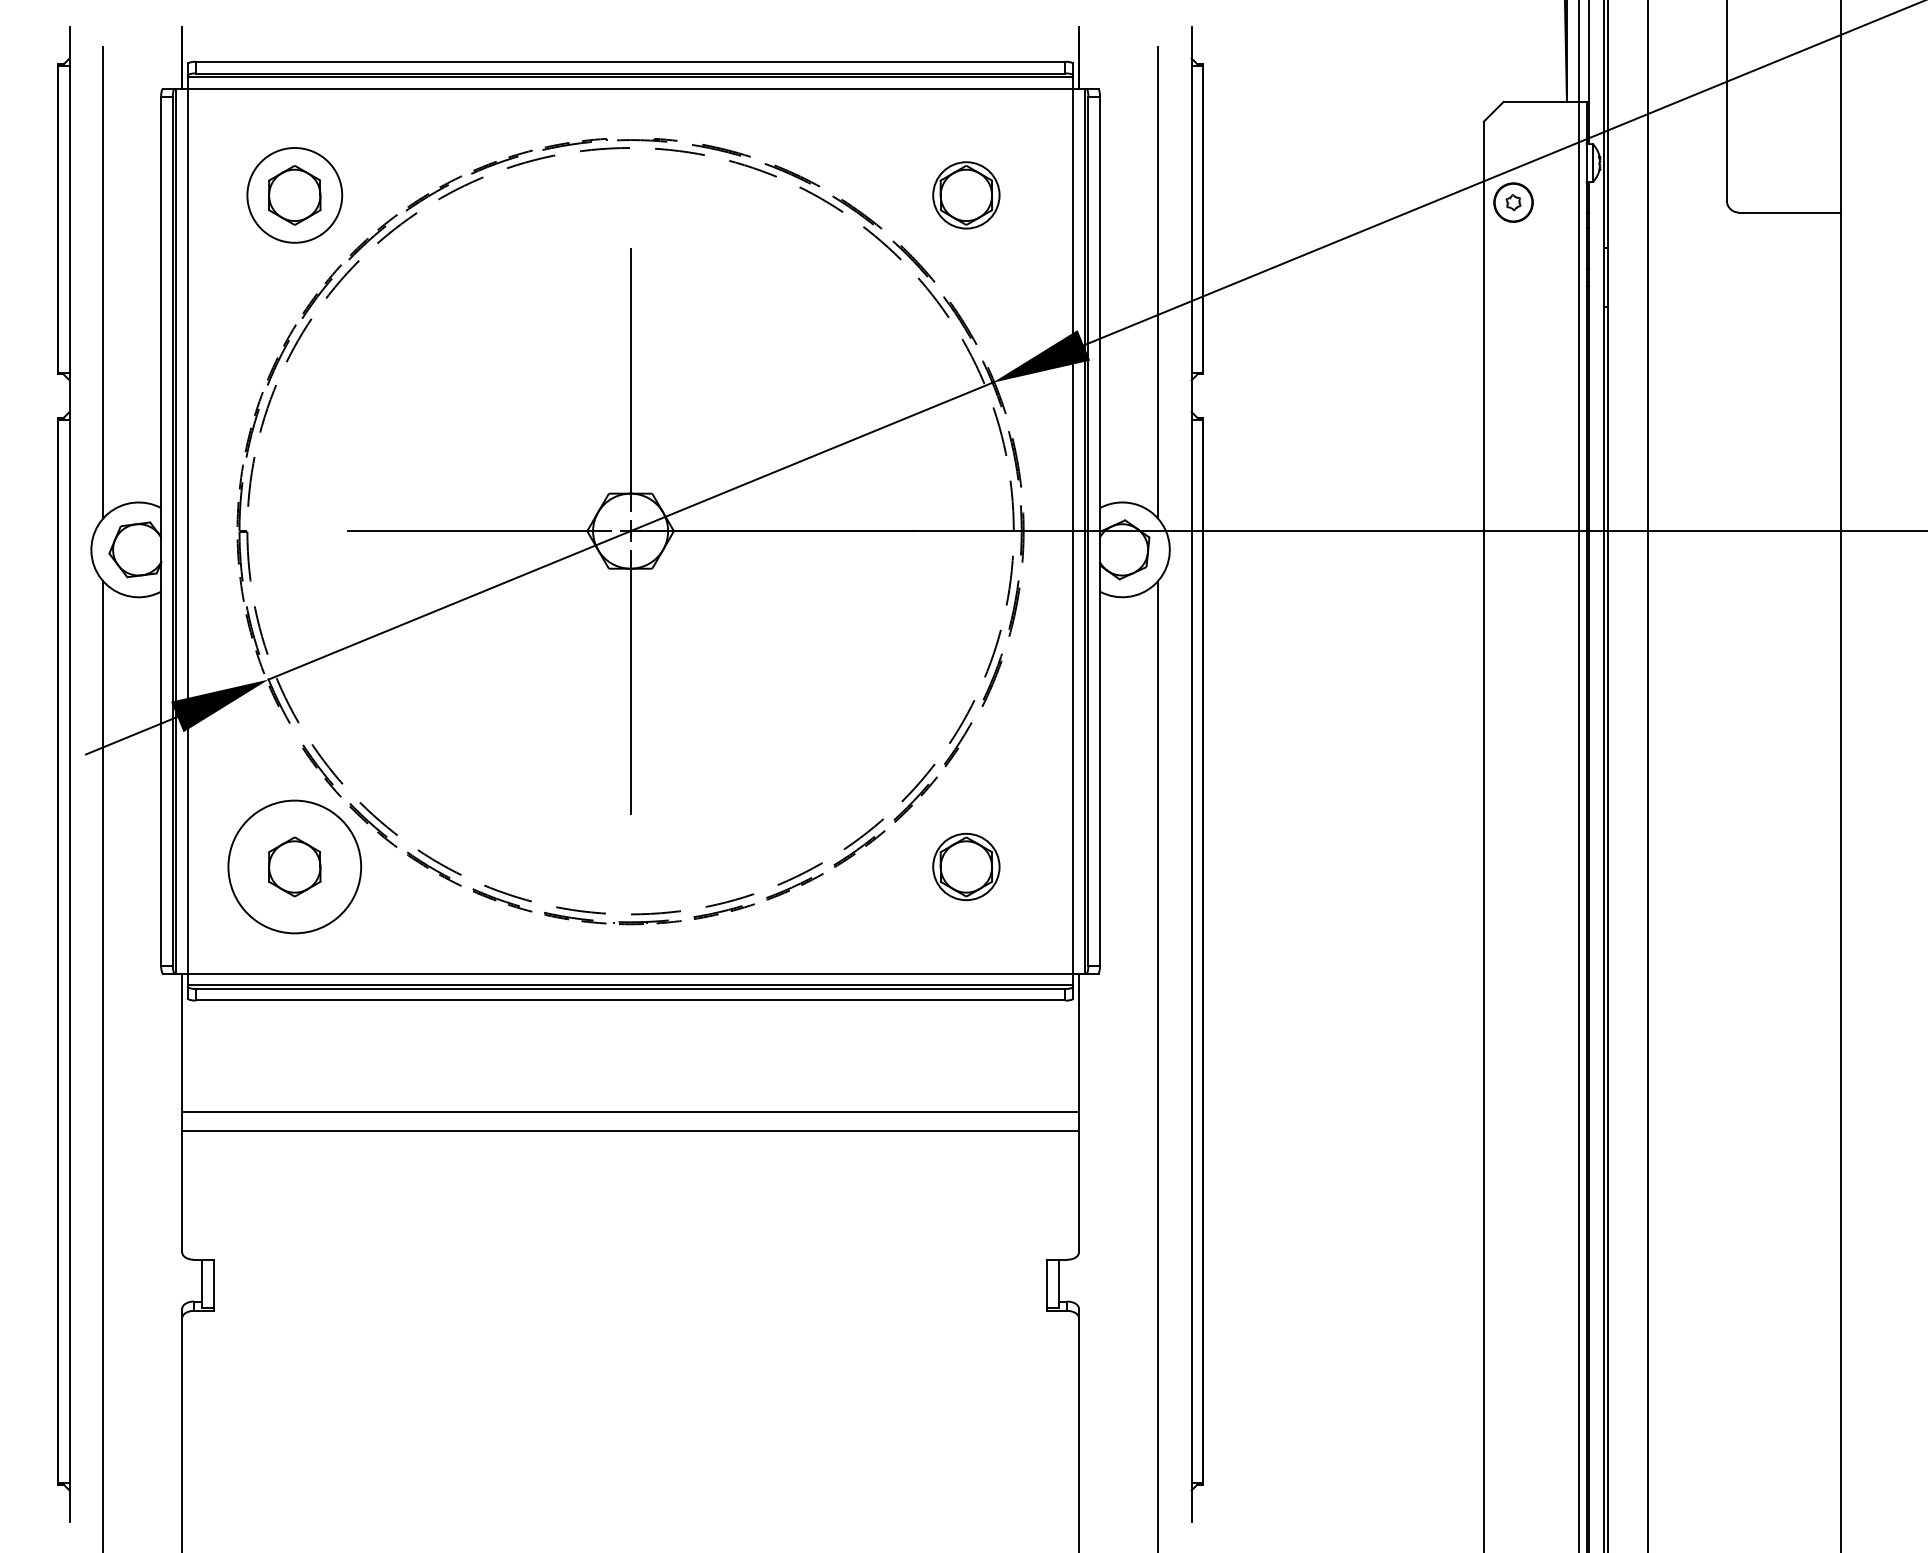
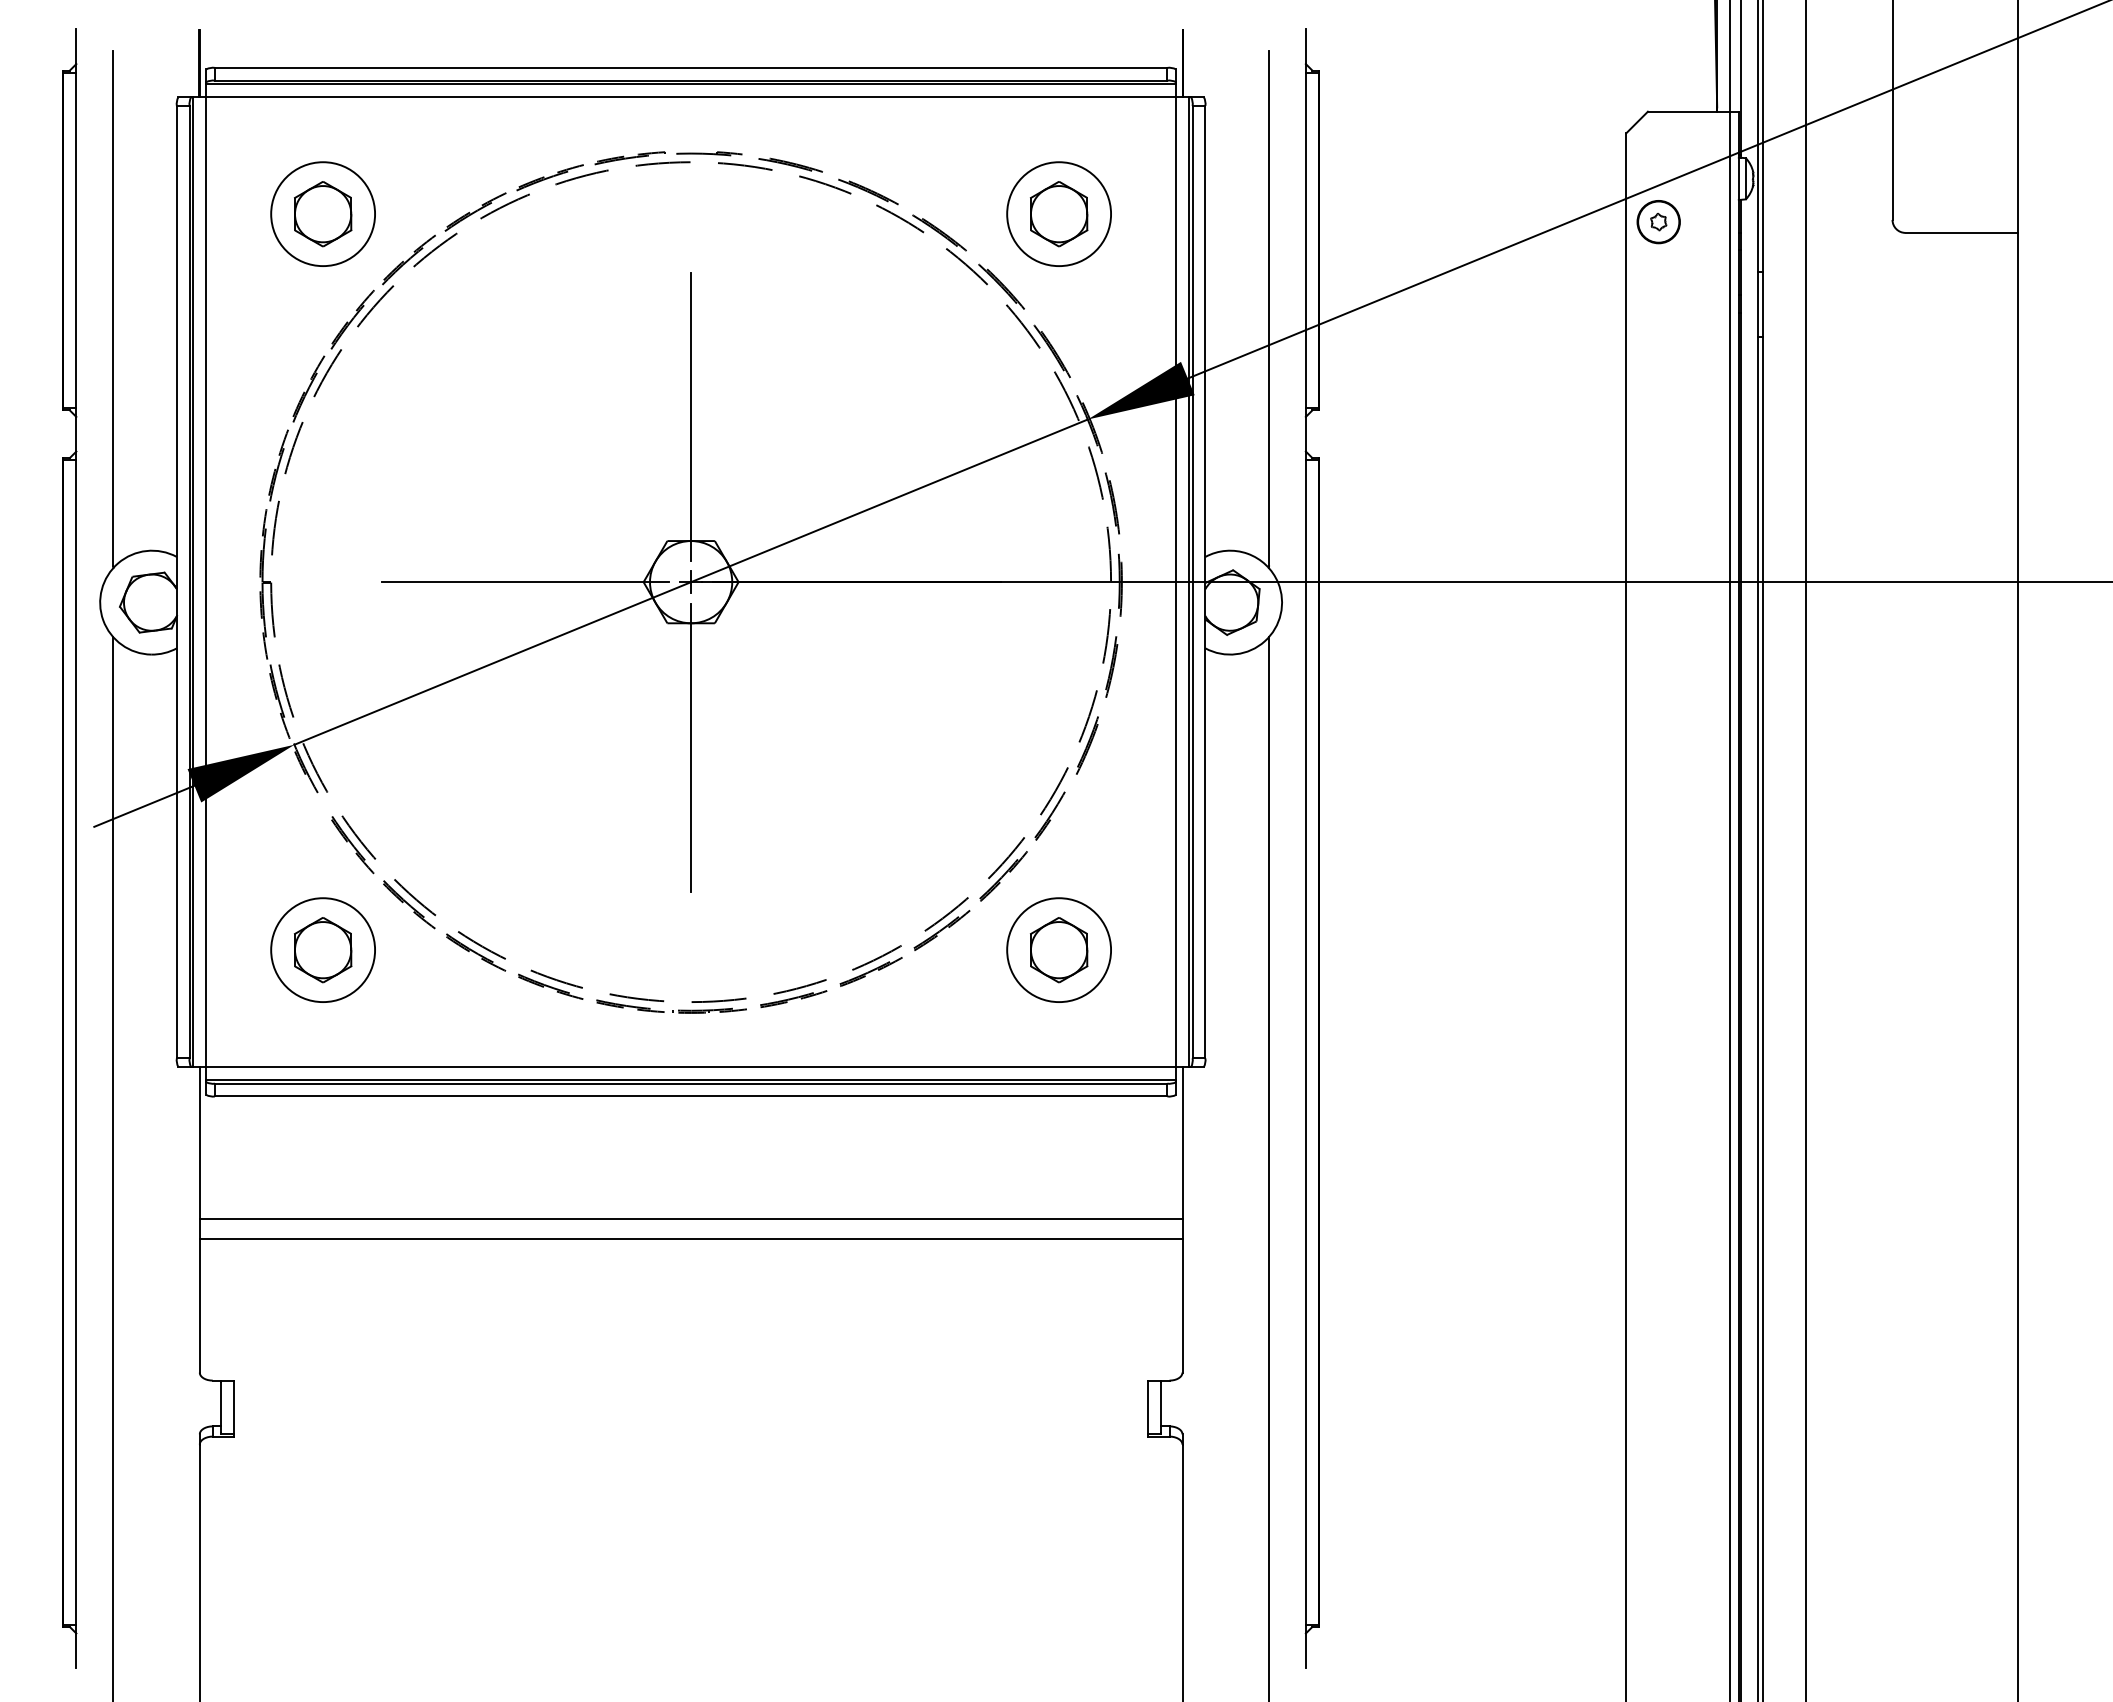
circle: (966, 195) -> (1059, 214), size x1.43
circle: (295, 867) -> (323, 950), size x0.71
circle: (966, 867) -> (1059, 950), size x1.43

